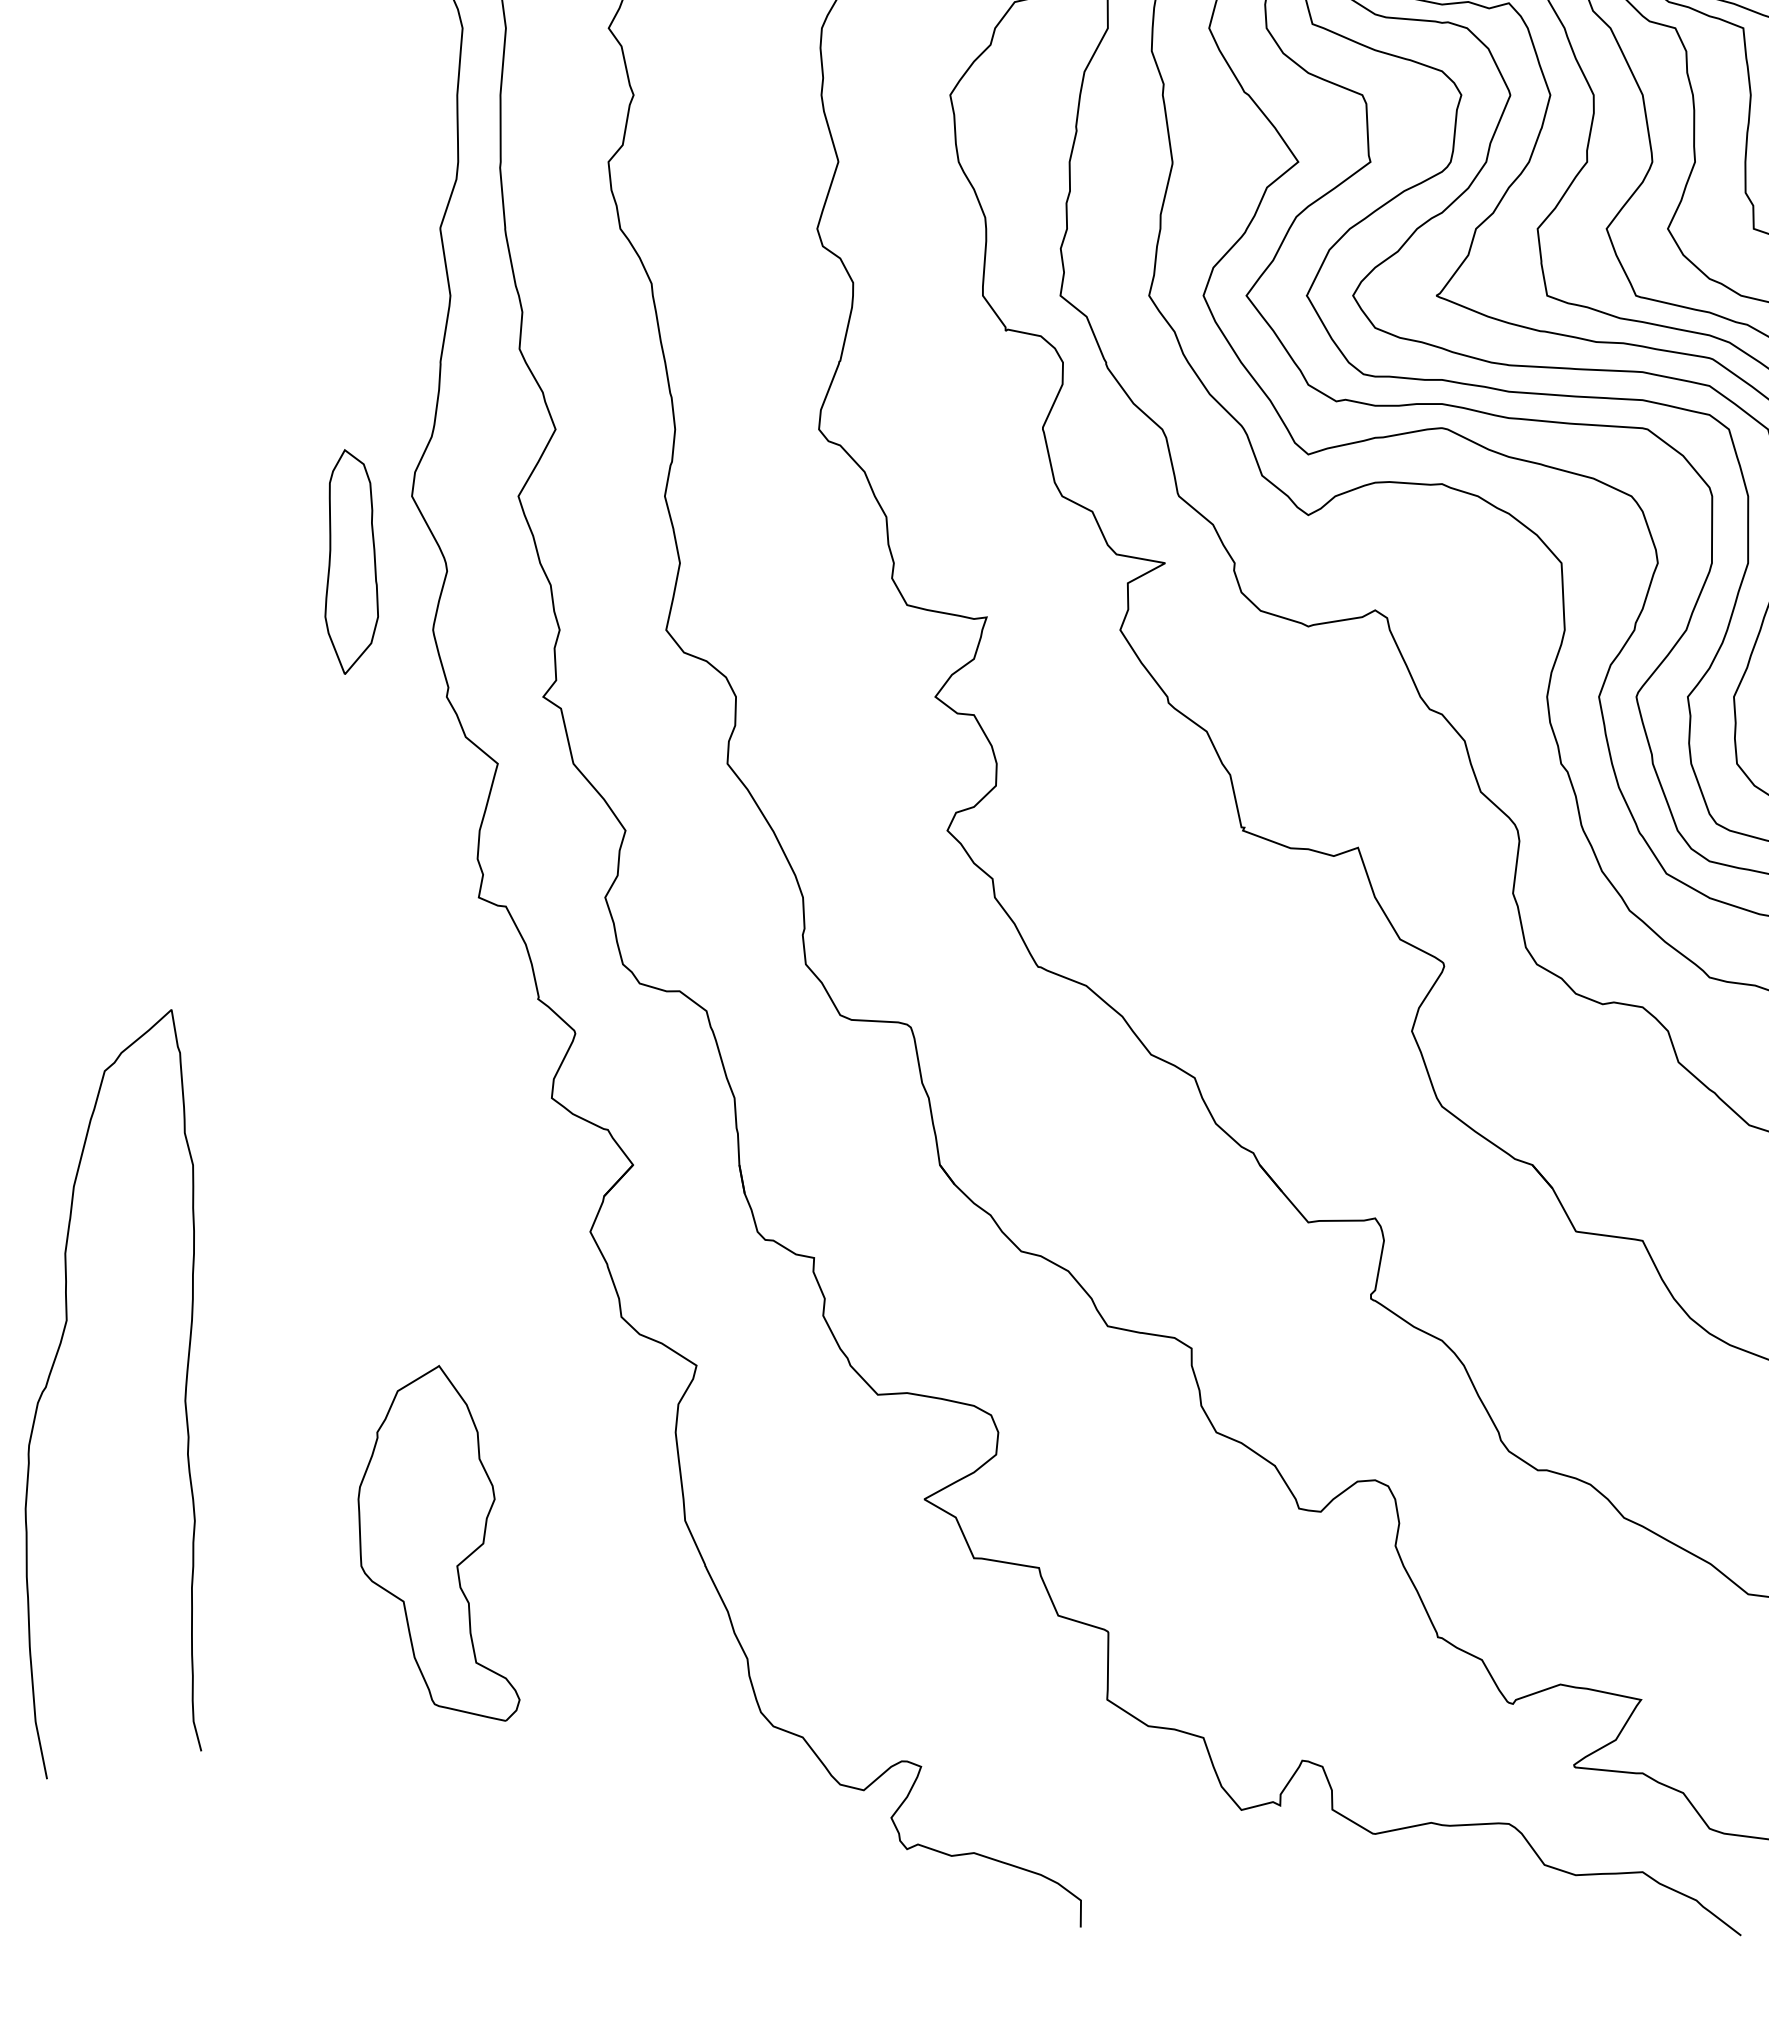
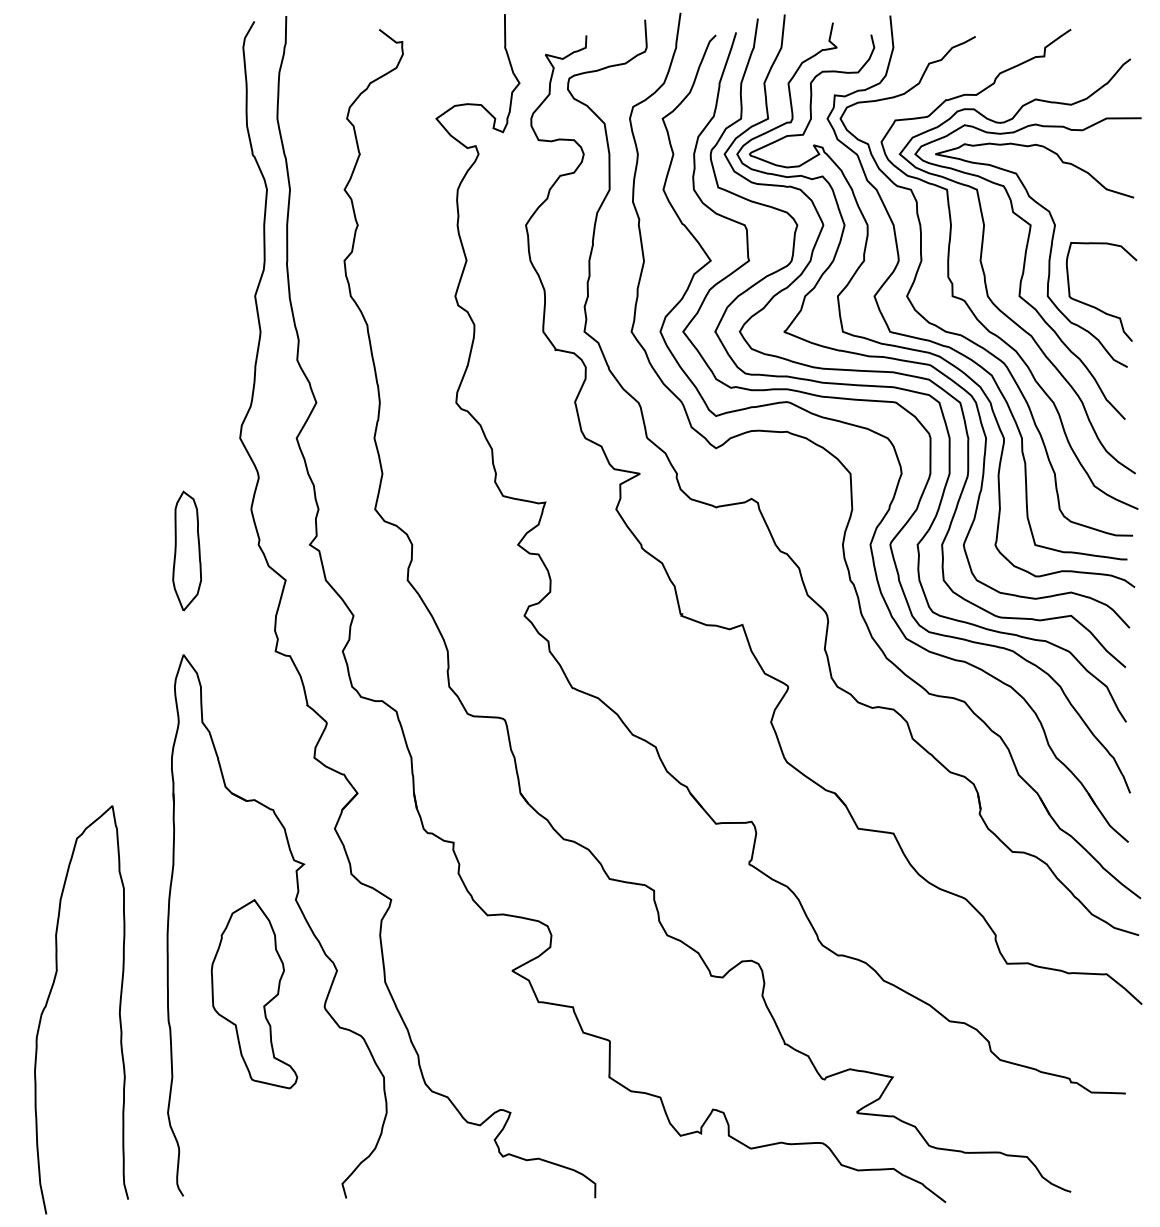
part: (350, 560) -> (186, 550), moved
curve: (52, 1372) -> (49, 998), moved
part: (527, 1391) -> (301, 913), added

